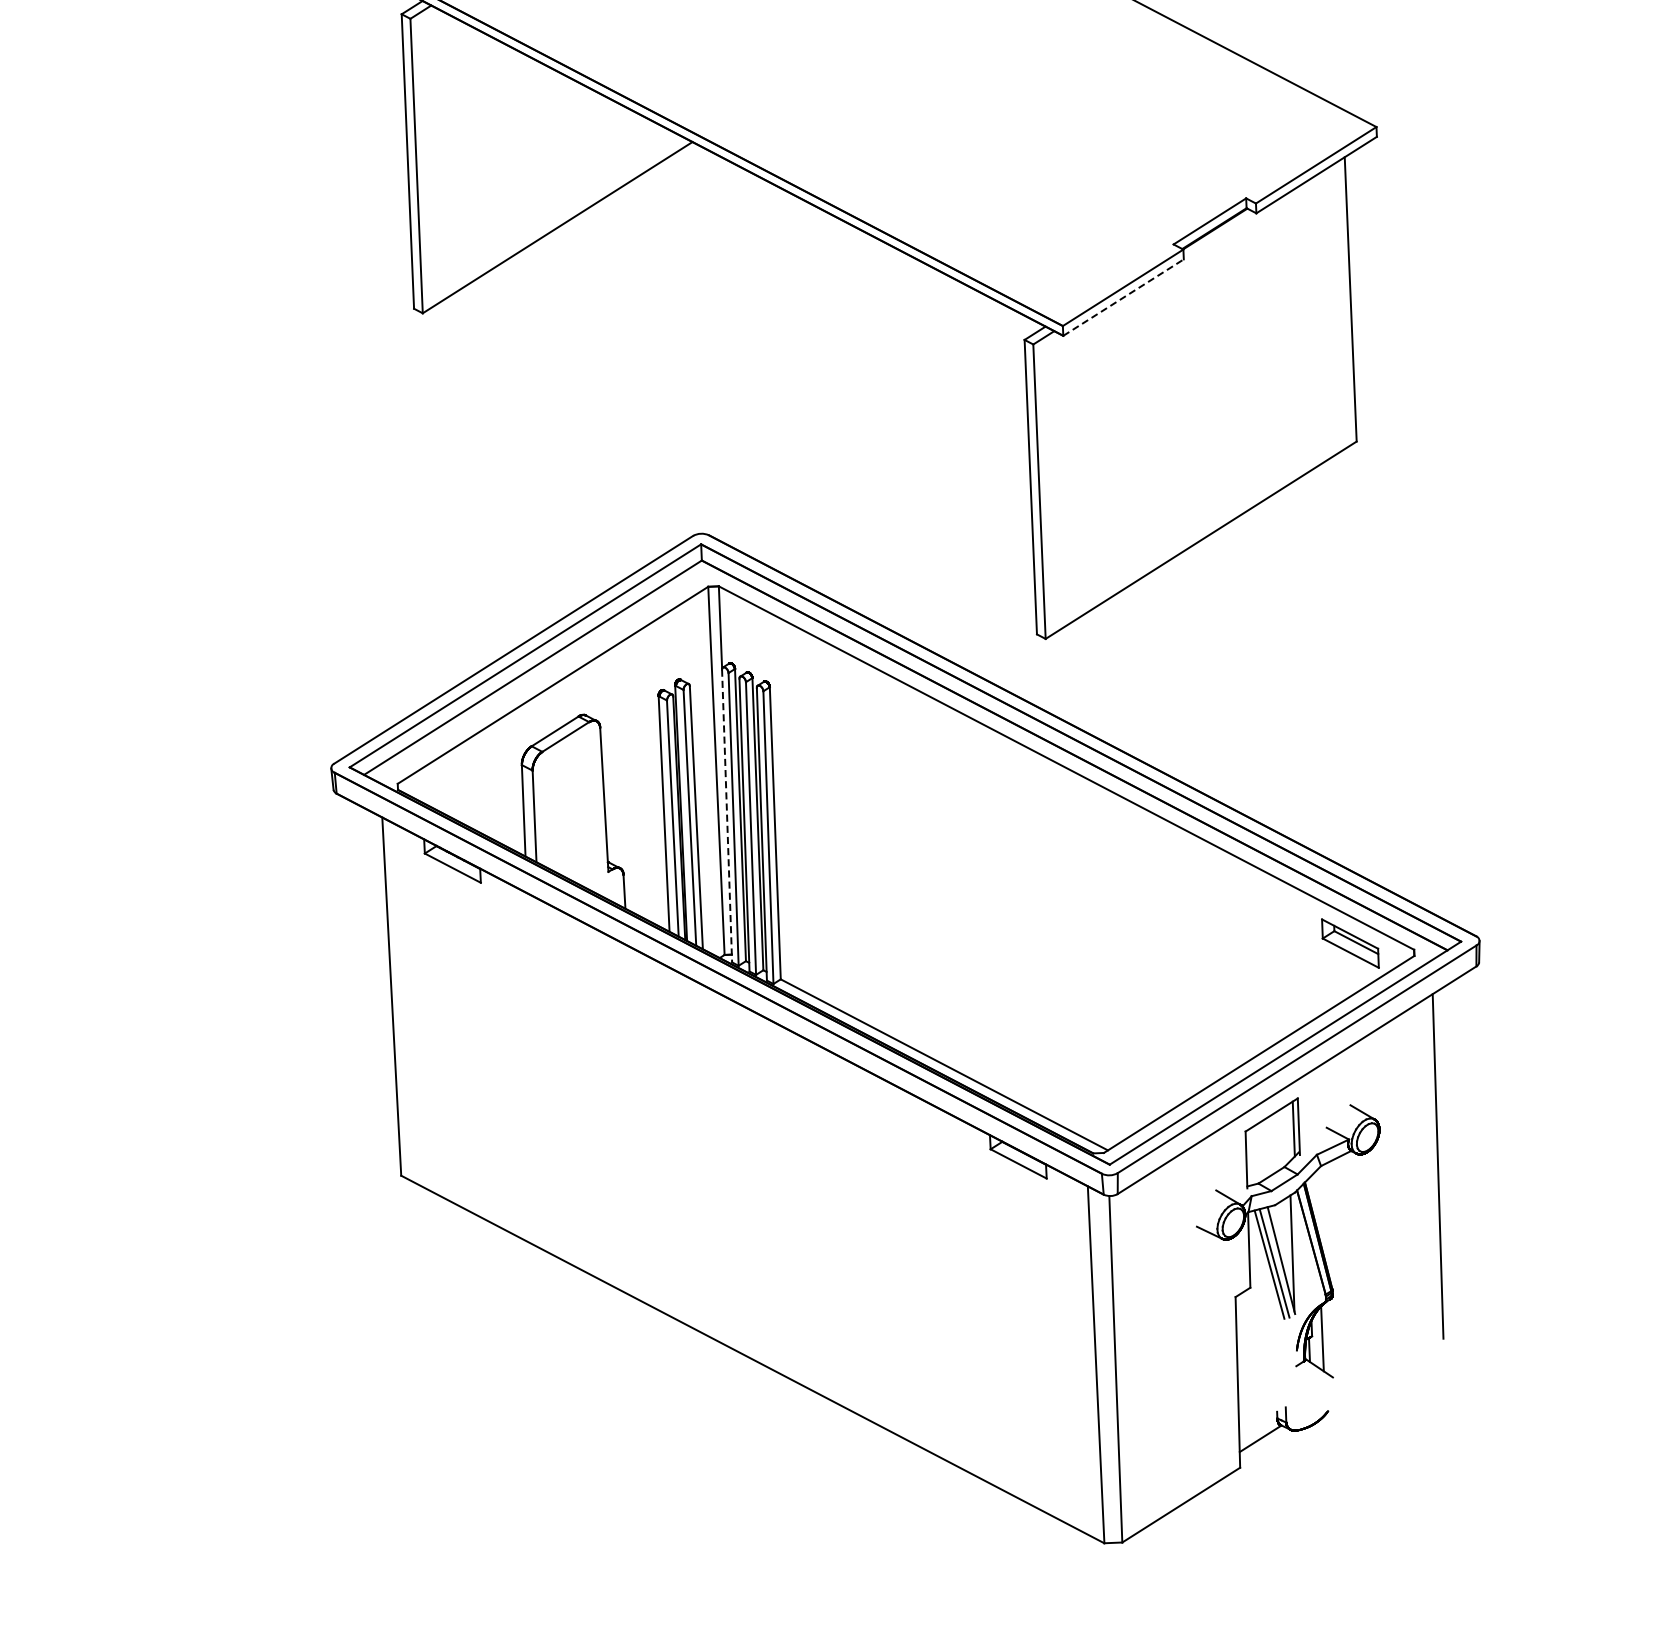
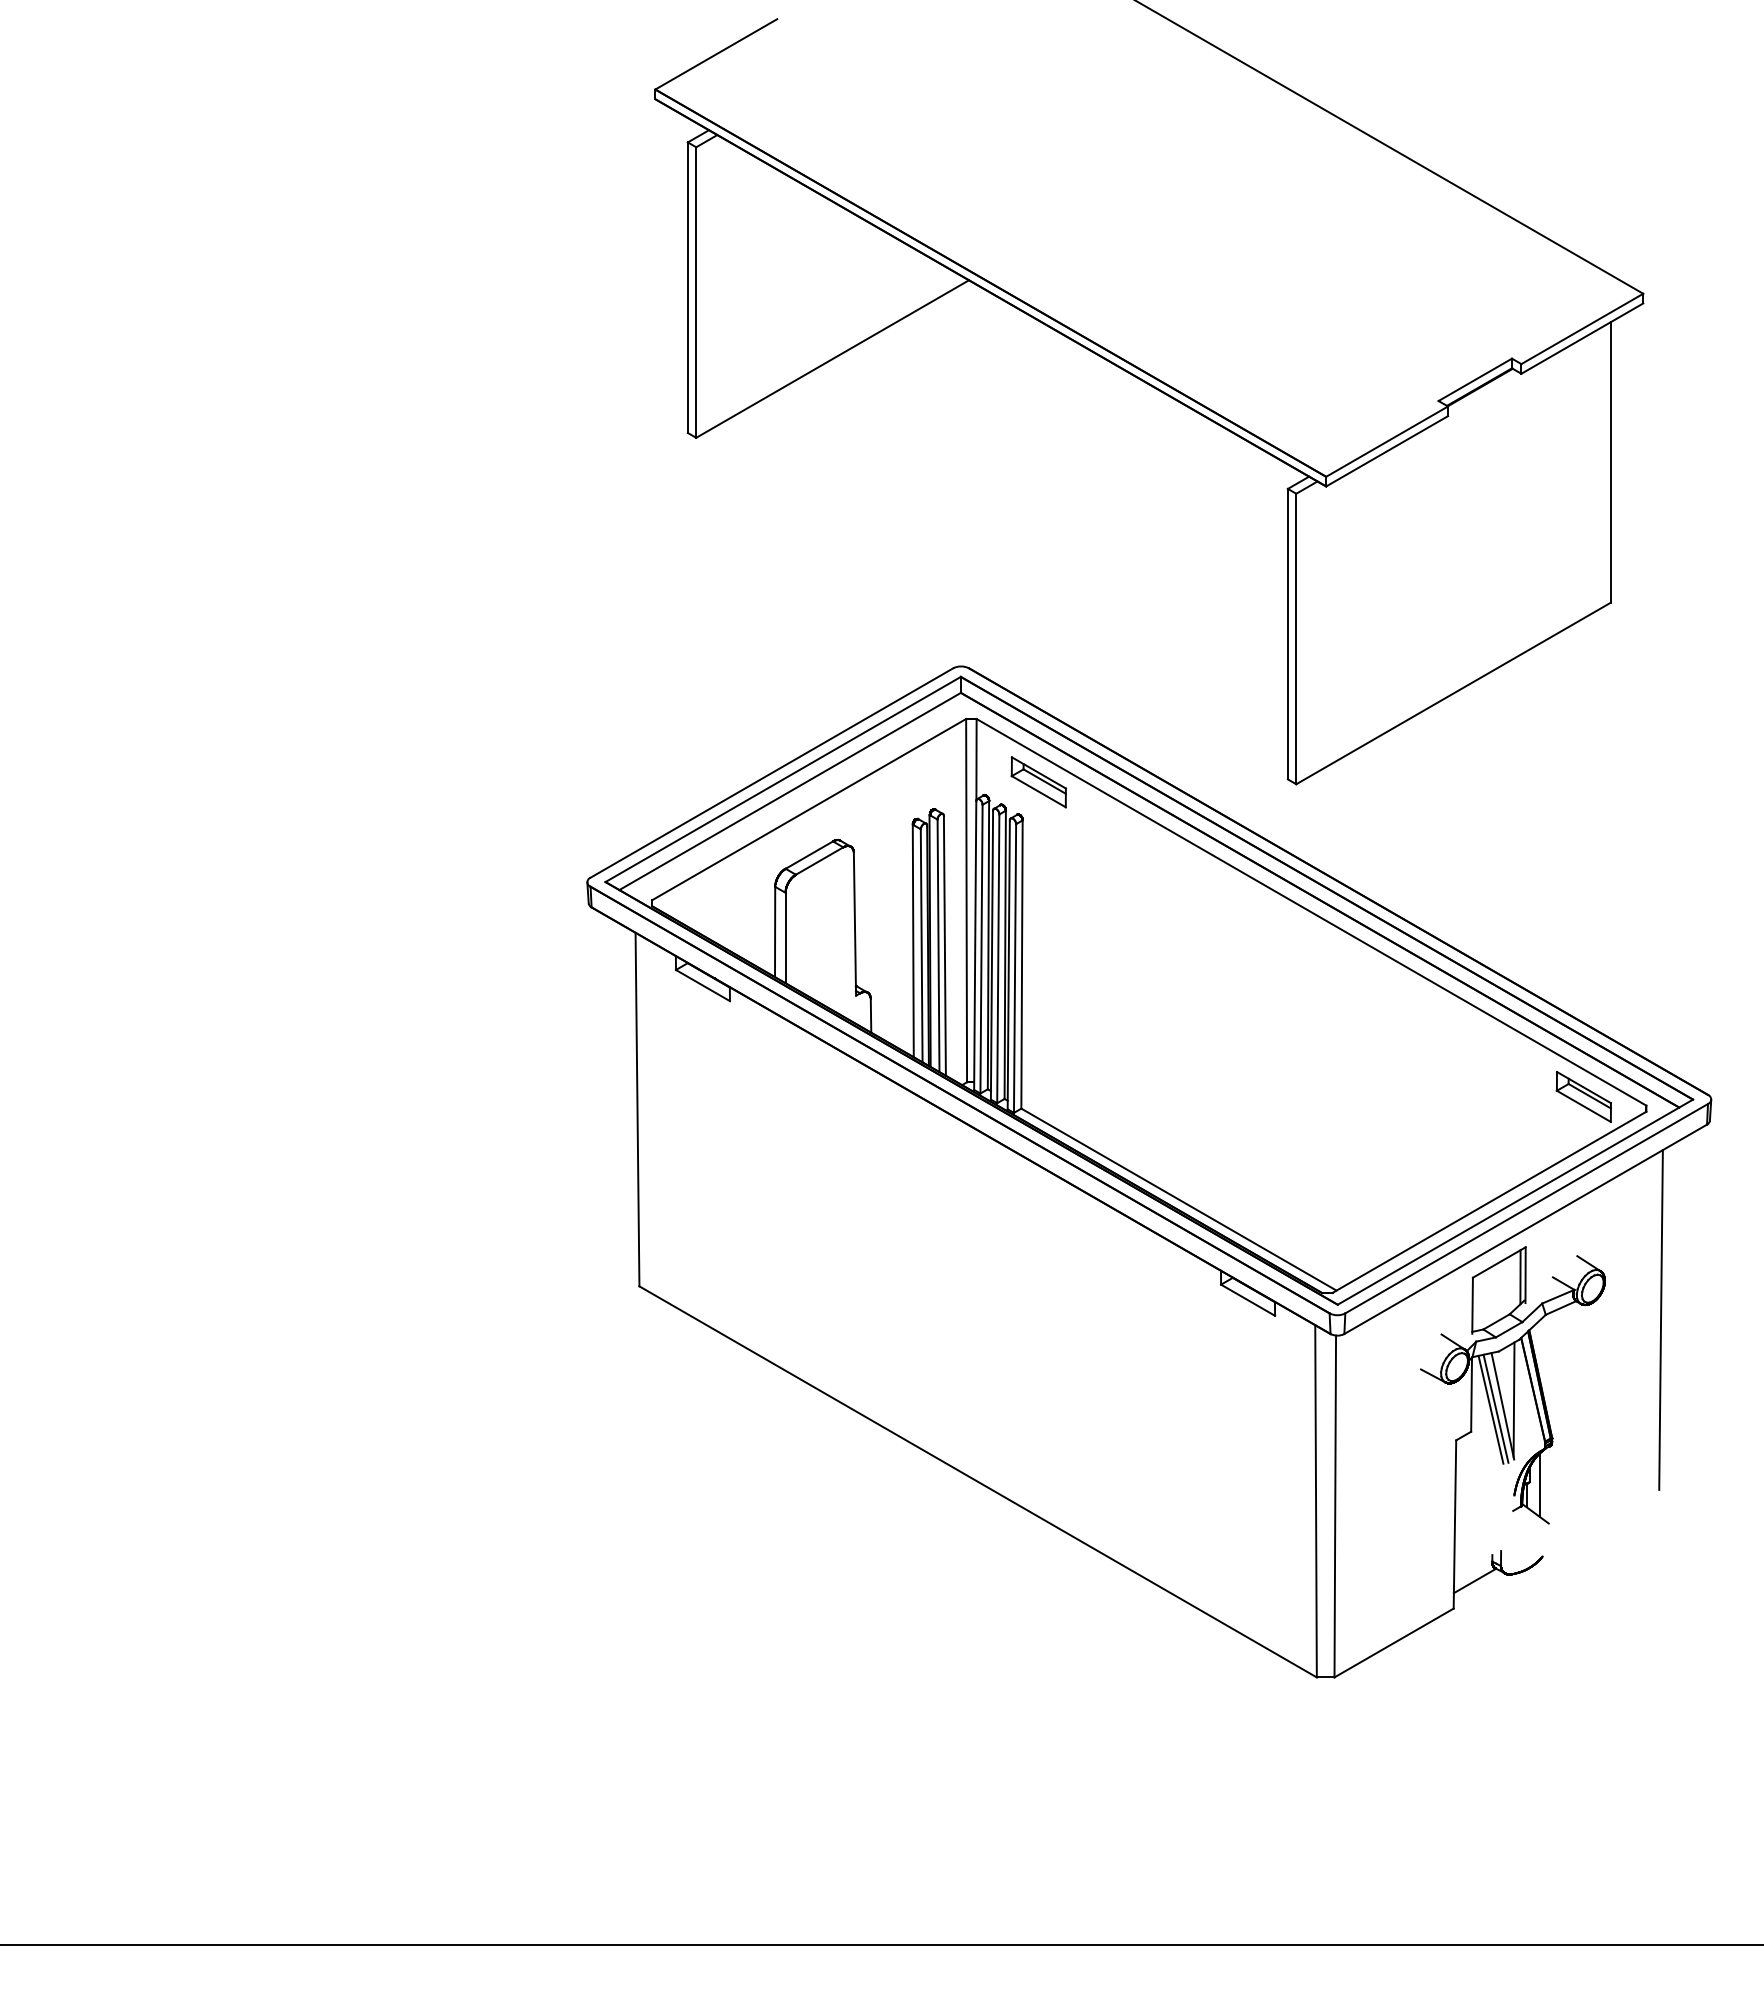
line: (1123, 297) -> (1387, 451), dashed -> solid
part: (784, 648) -> (1038, 782), added
line: (727, 816) -> (975, 946), dashed -> solid

